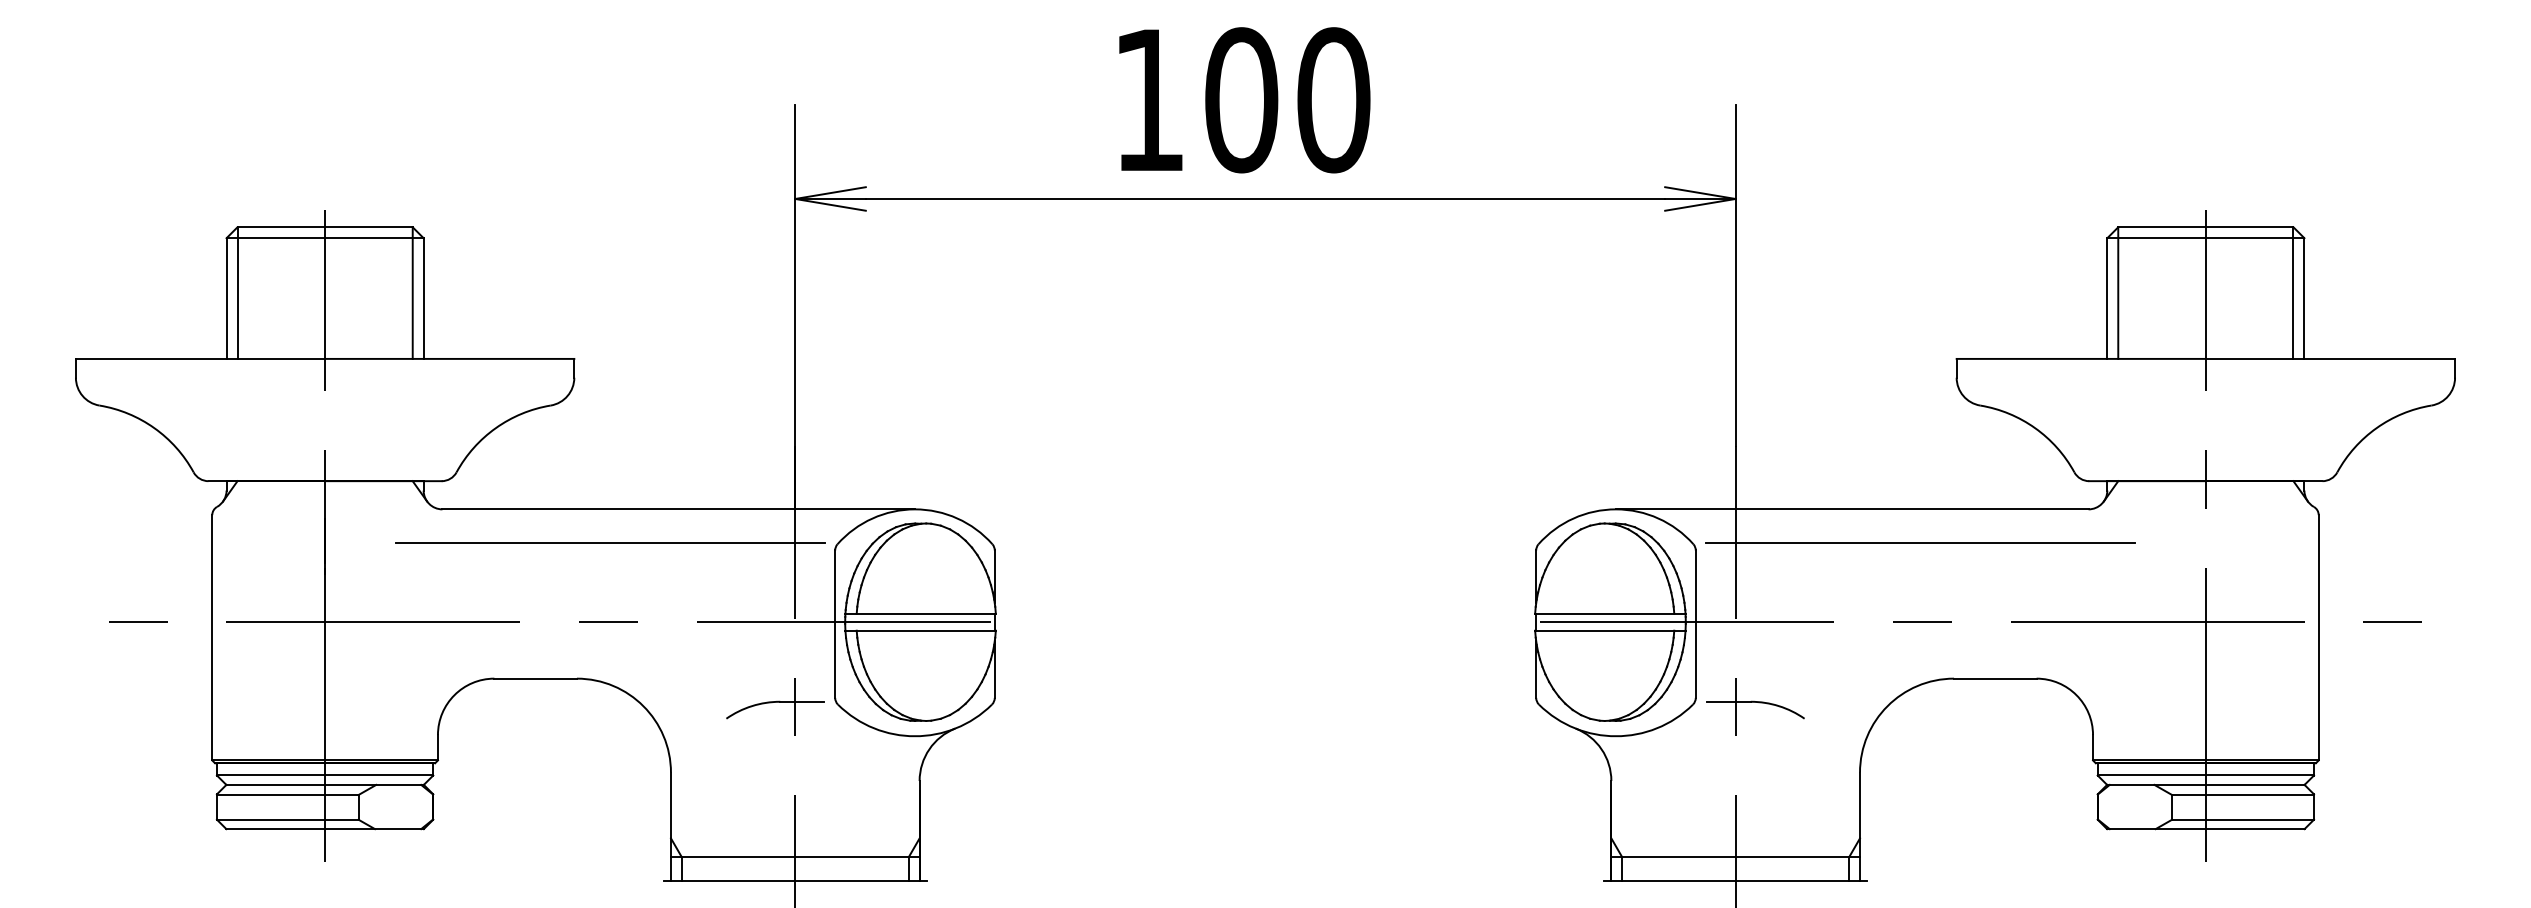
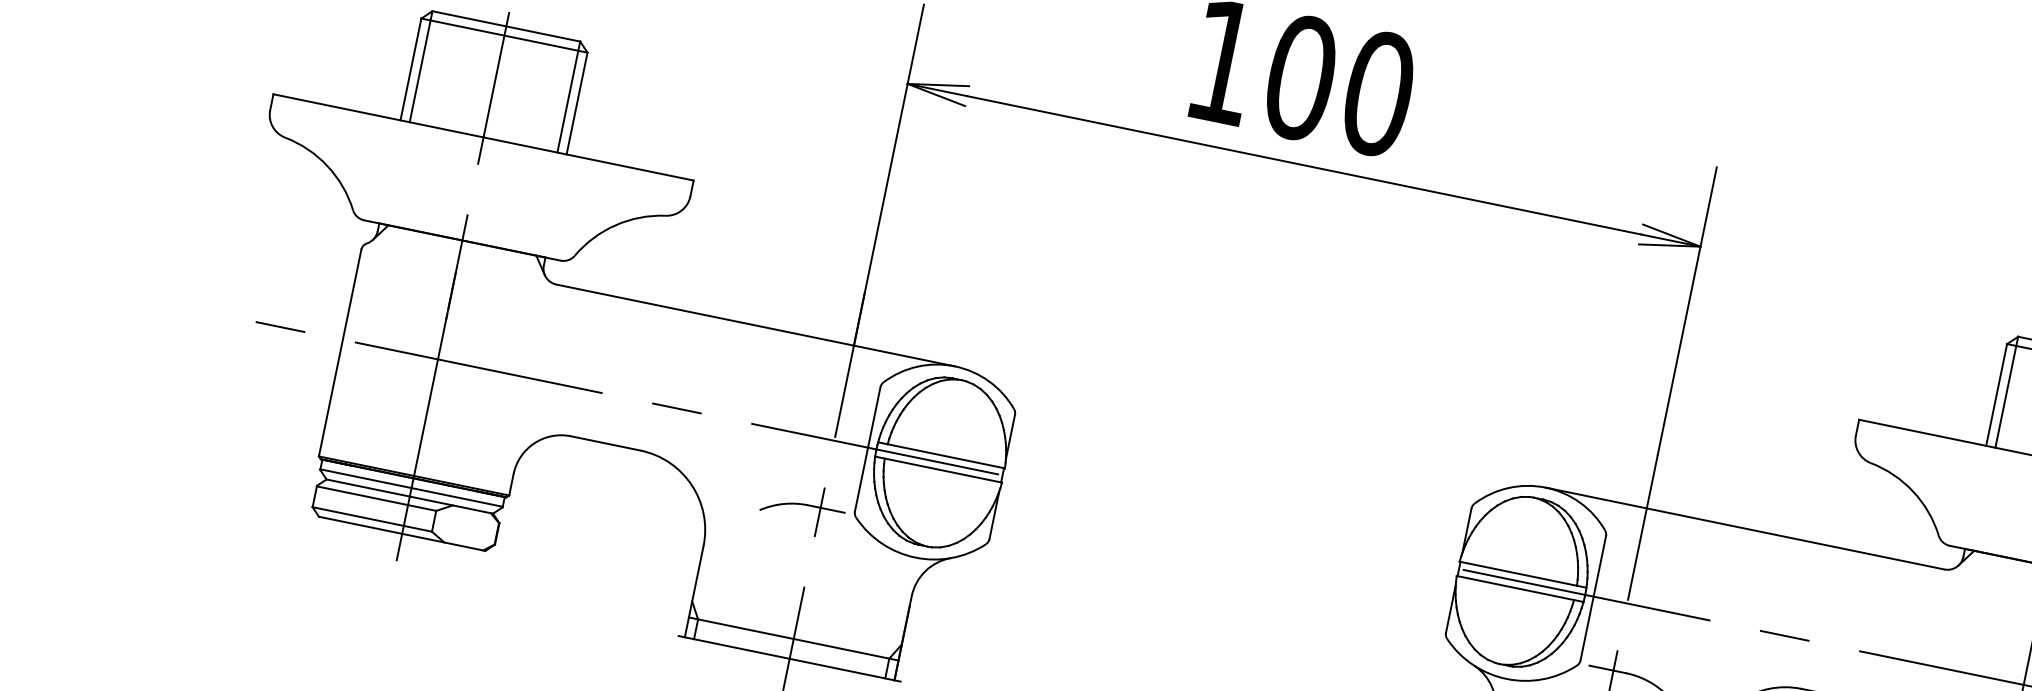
line: (610, 542) -> (692, 341), removed
line: (1920, 542) -> (1796, 568), removed

